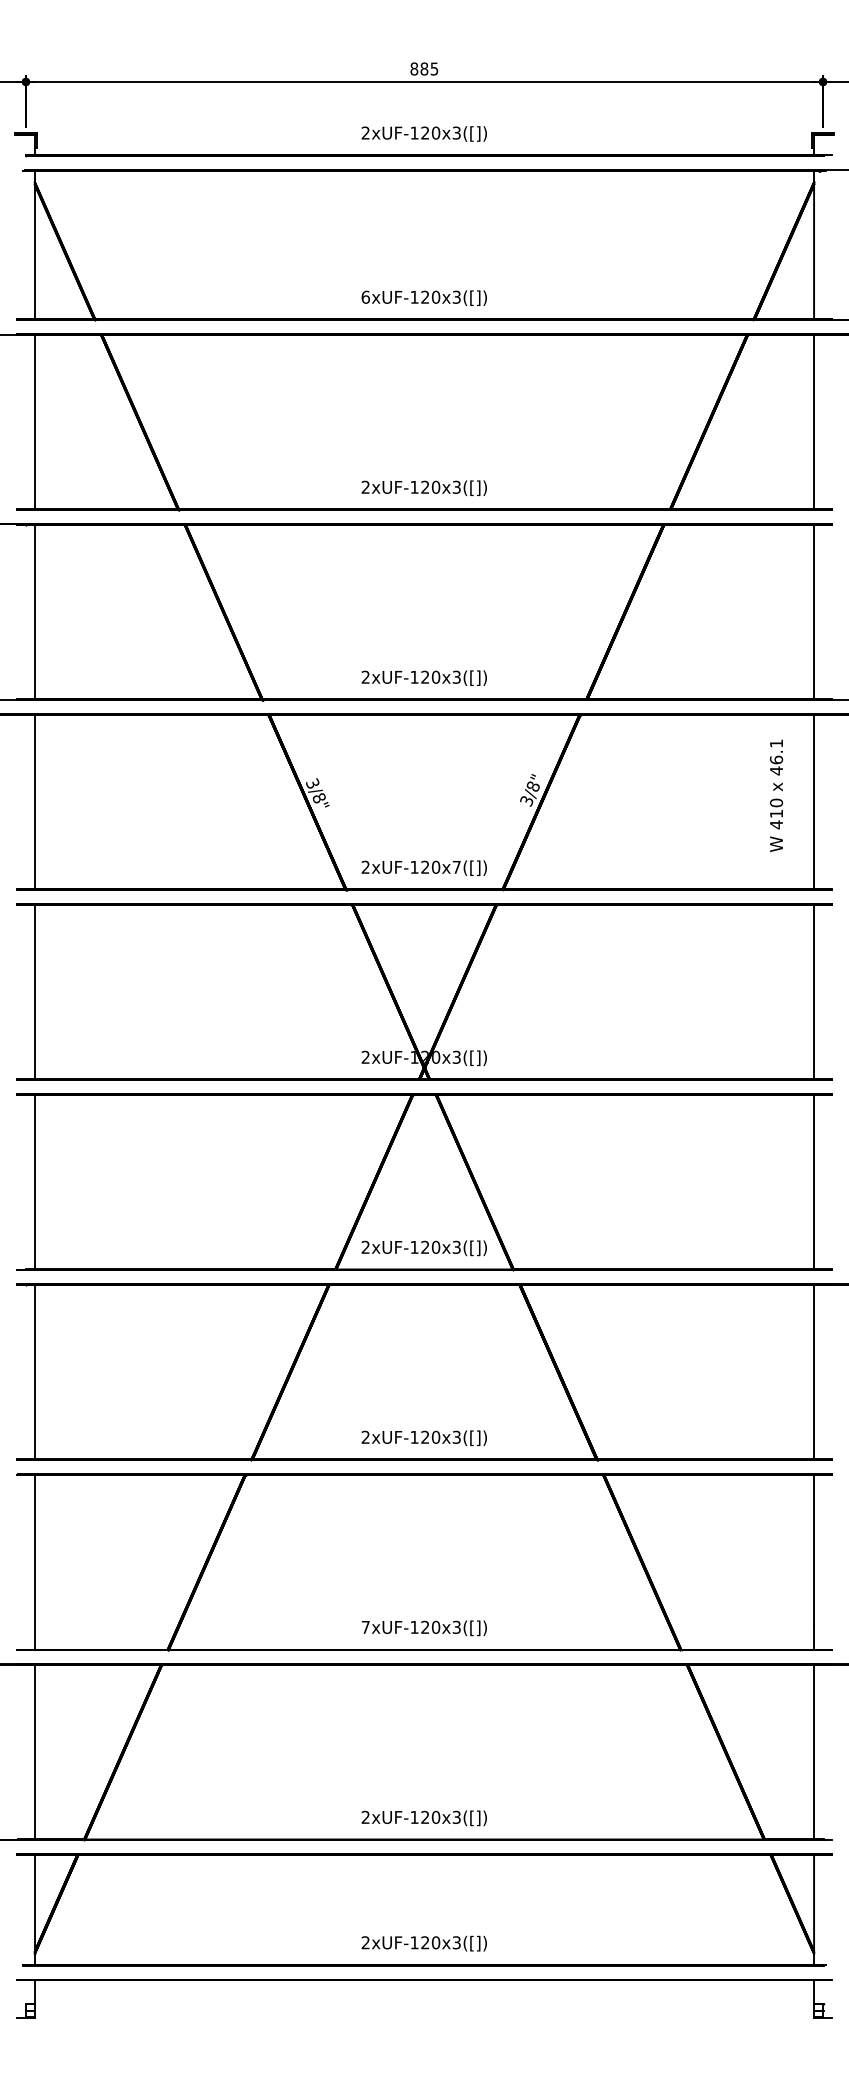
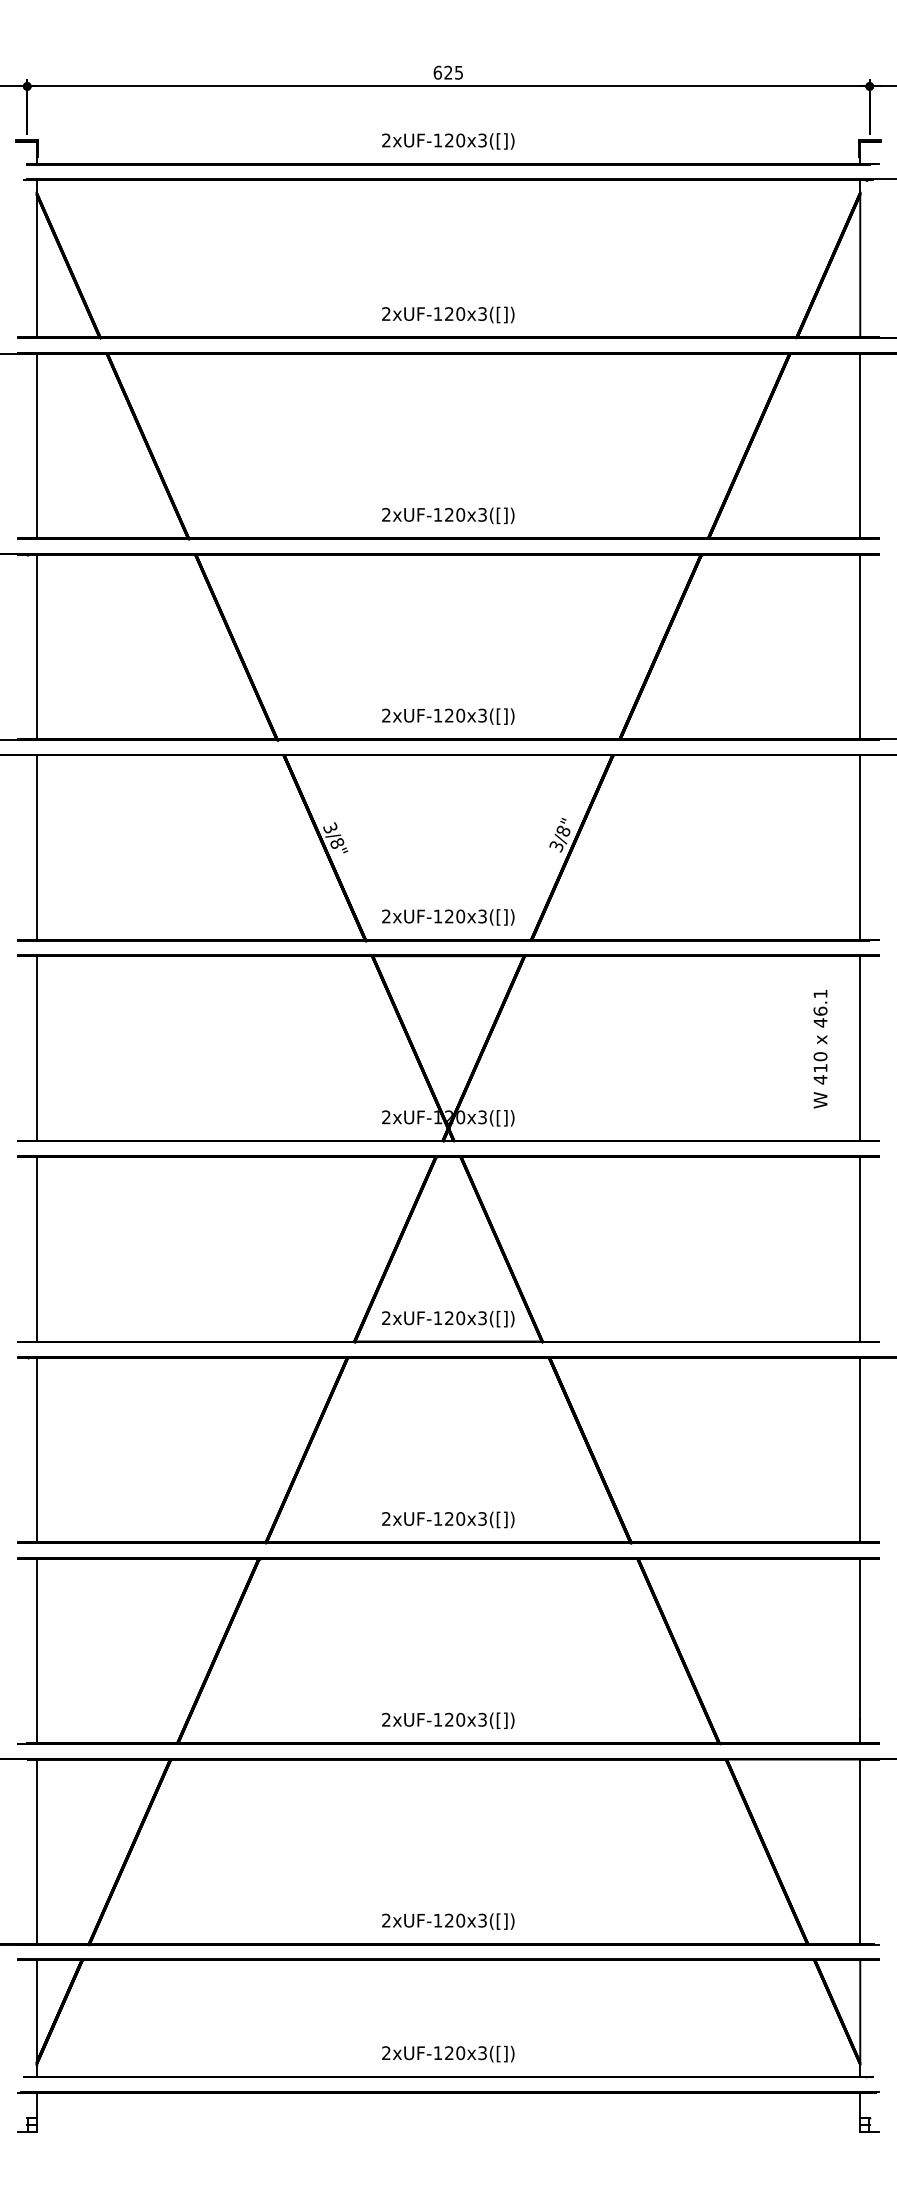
text: (419, 68) -> (443, 72), 885 -> 625
text: (365, 296) -> (386, 313), 6xUF-120x3([]) -> 2xUF-120x3([])
text: (776, 795) -> (820, 1048), moved
text: (456, 866) -> (482, 915), 2xUF-120x7([]) -> 2xUF-120x3([])
text: (365, 1626) -> (386, 1718), 7xUF-120x3([]) -> 2xUF-120x3([])

